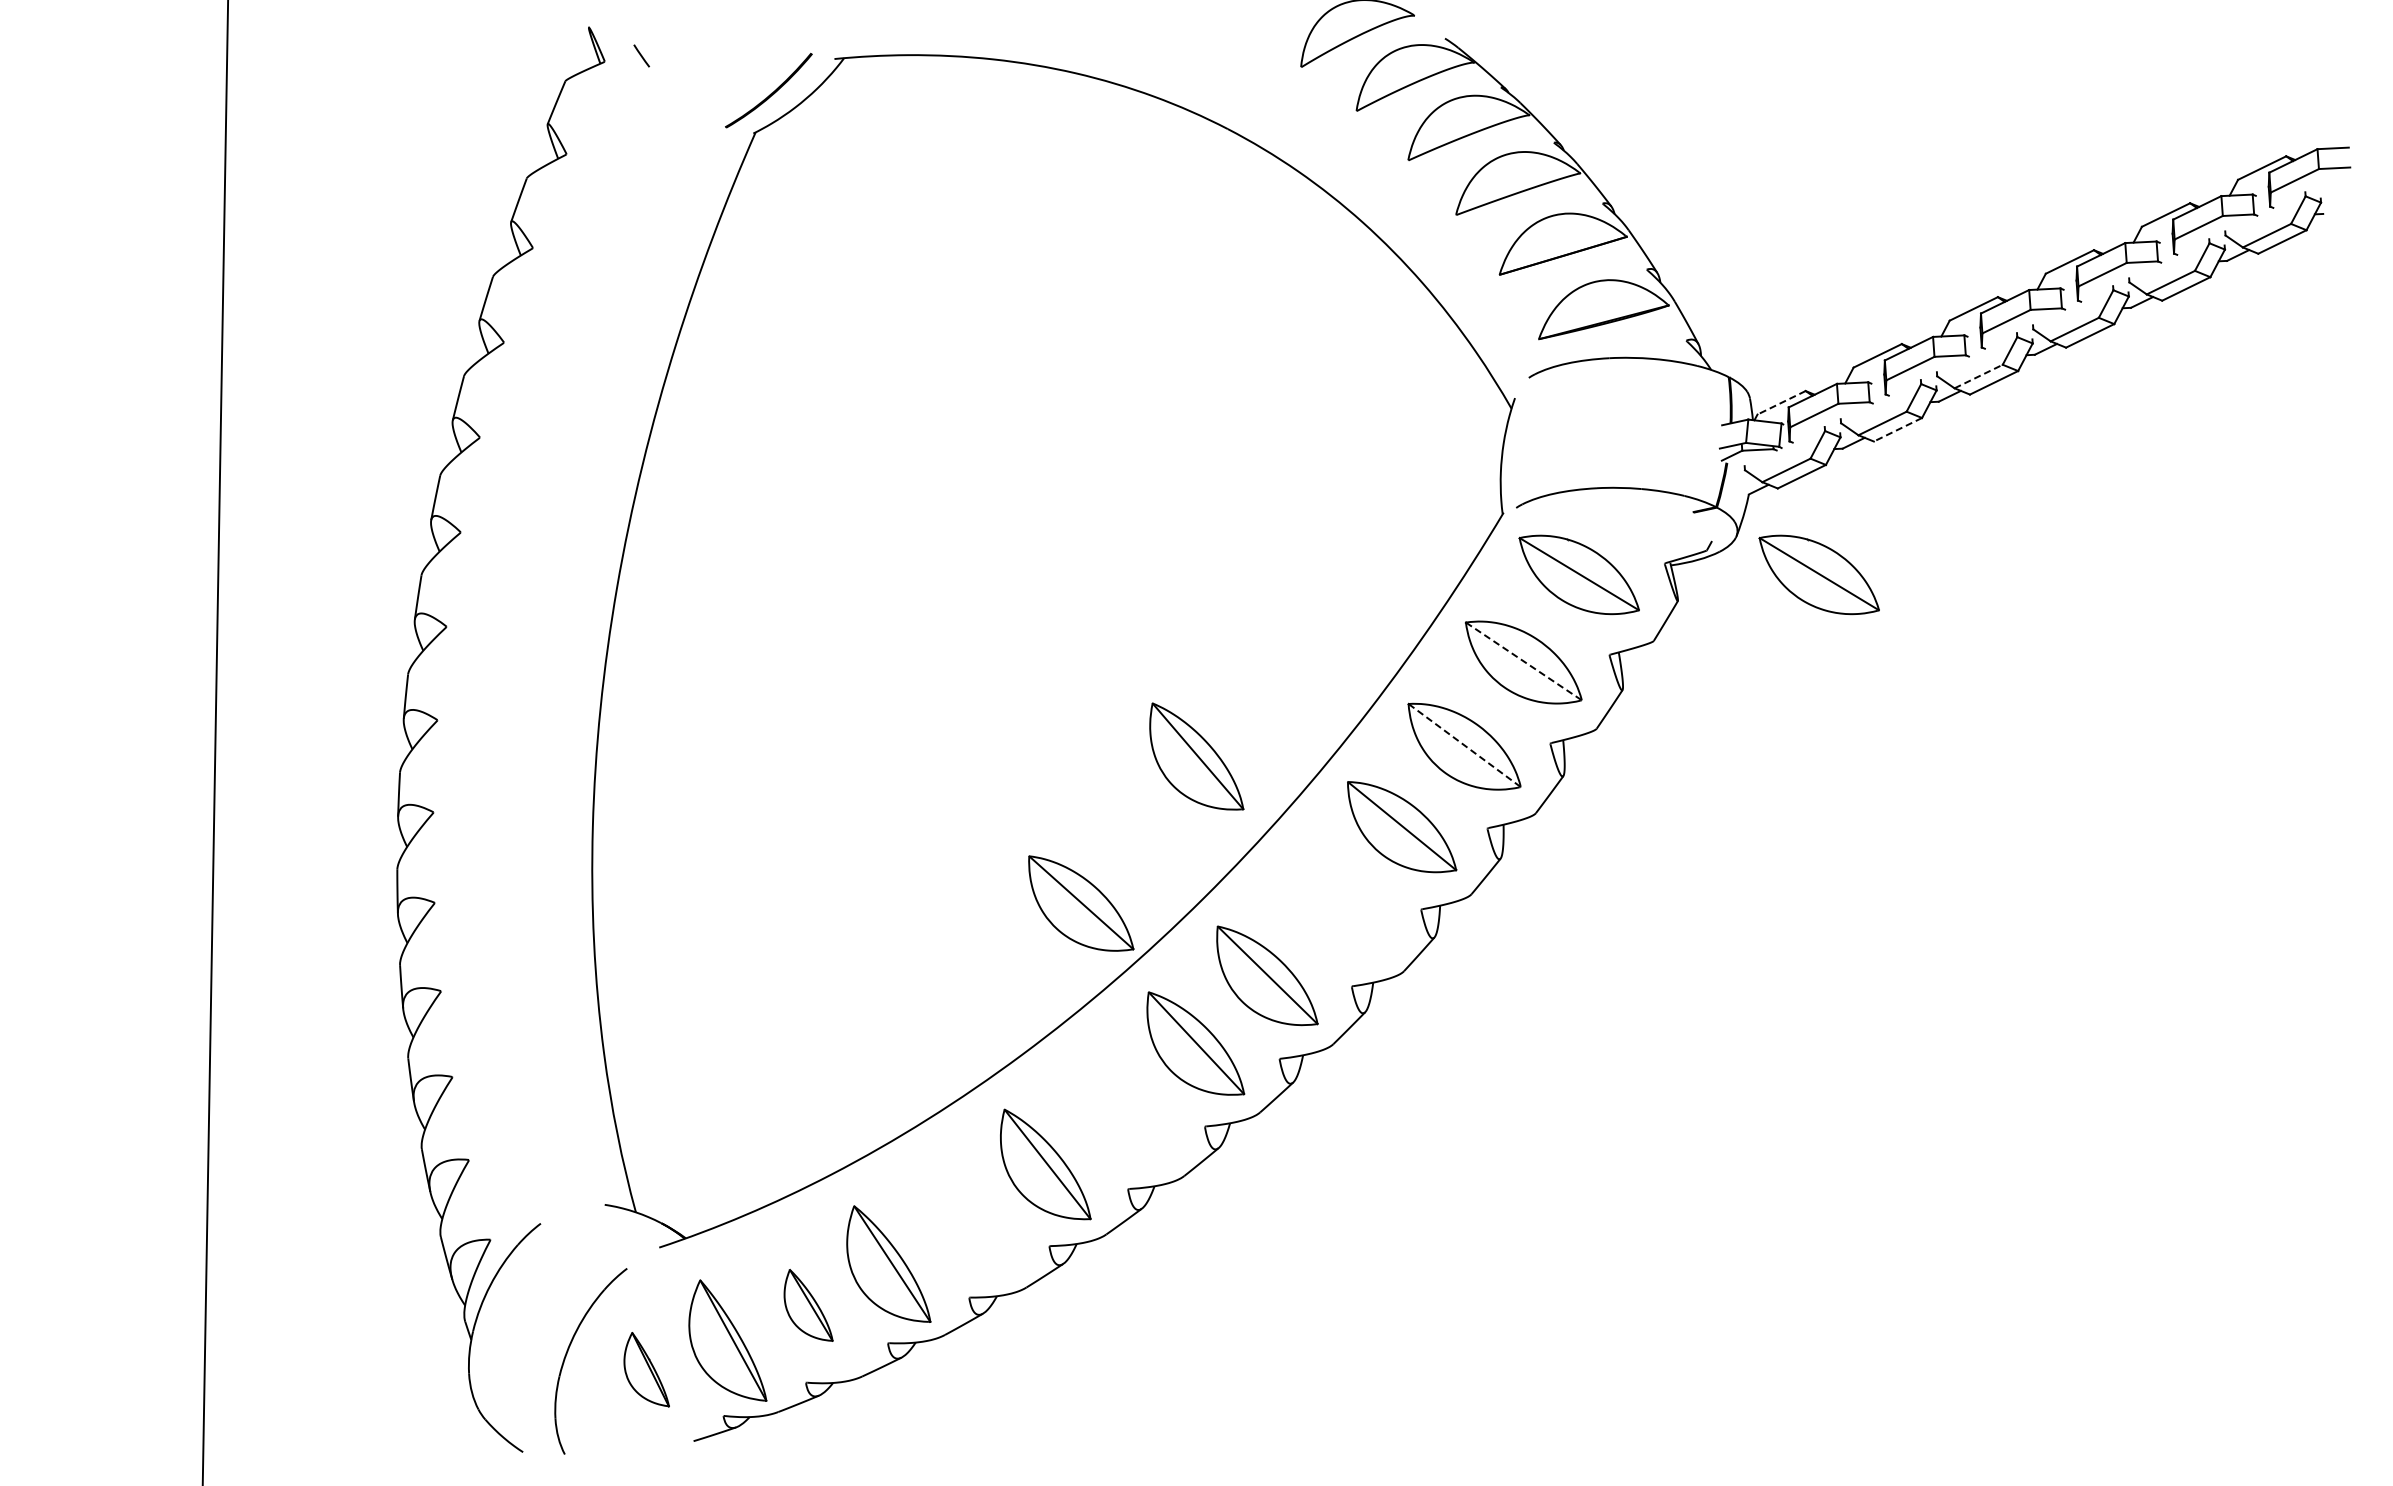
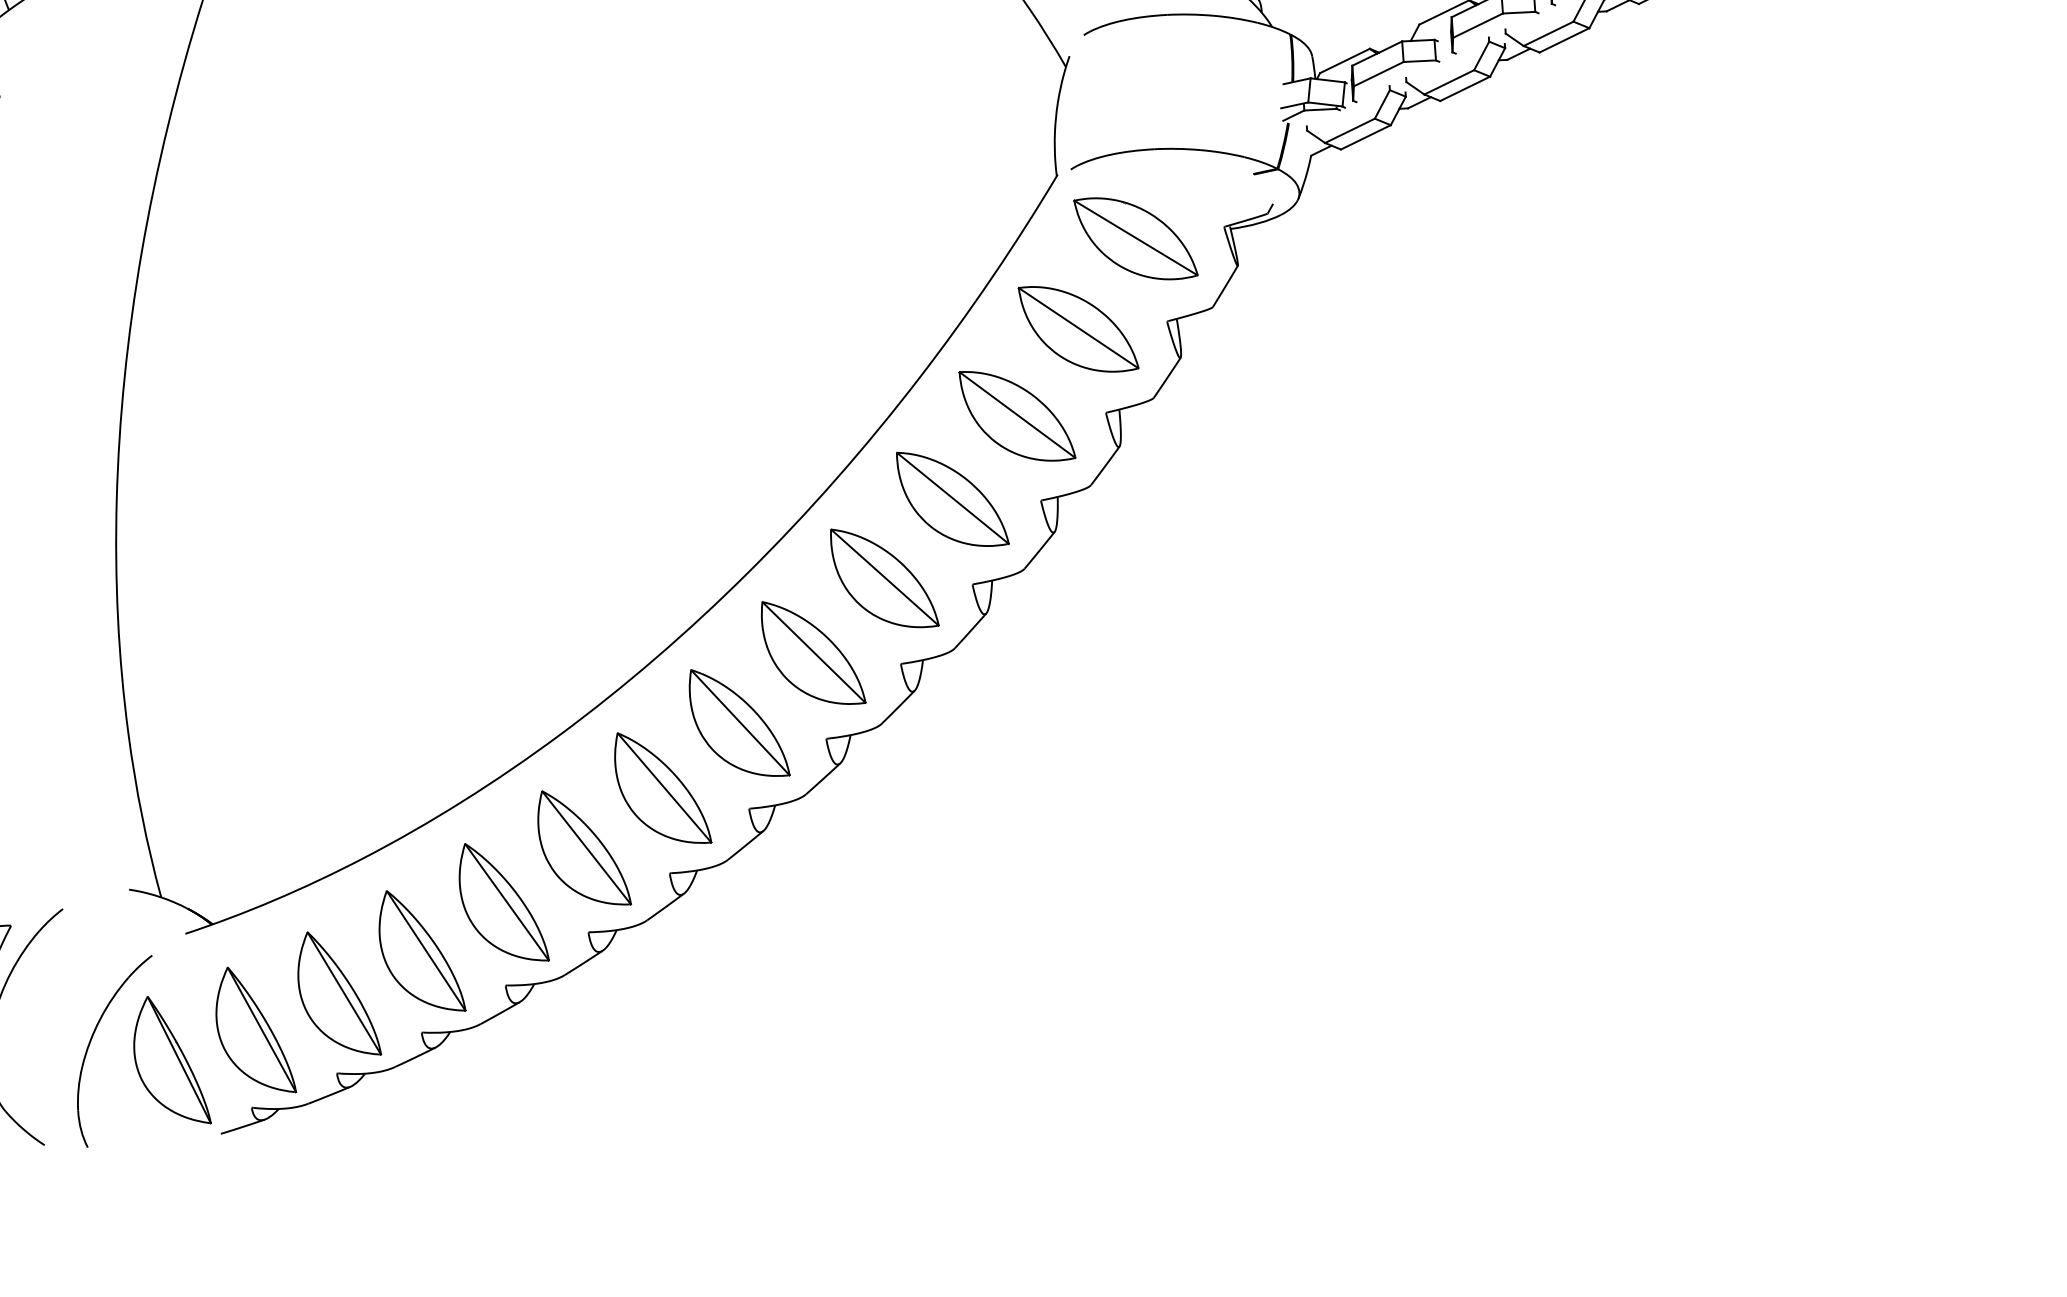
line: (1978, 376) -> (1548, 33), dashed -> solid
line: (1781, 402) -> (1344, 60), dashed -> solid
line: (1897, 429) -> (1464, 88), dashed -> solid
part: (1818, 574) -> (1383, 238), removed
line: (1523, 661) -> (1078, 328), dashed -> solid
line: (1464, 745) -> (1017, 415), dashed -> solid
part: (1196, 756) -> (662, 788), moved
part: (1081, 903) -> (885, 578), moved
part: (967, 1216) -> (503, 901), added
part: (808, 1305) -> (339, 993), size x1.67
part: (646, 1369) -> (172, 1059), size x1.67

